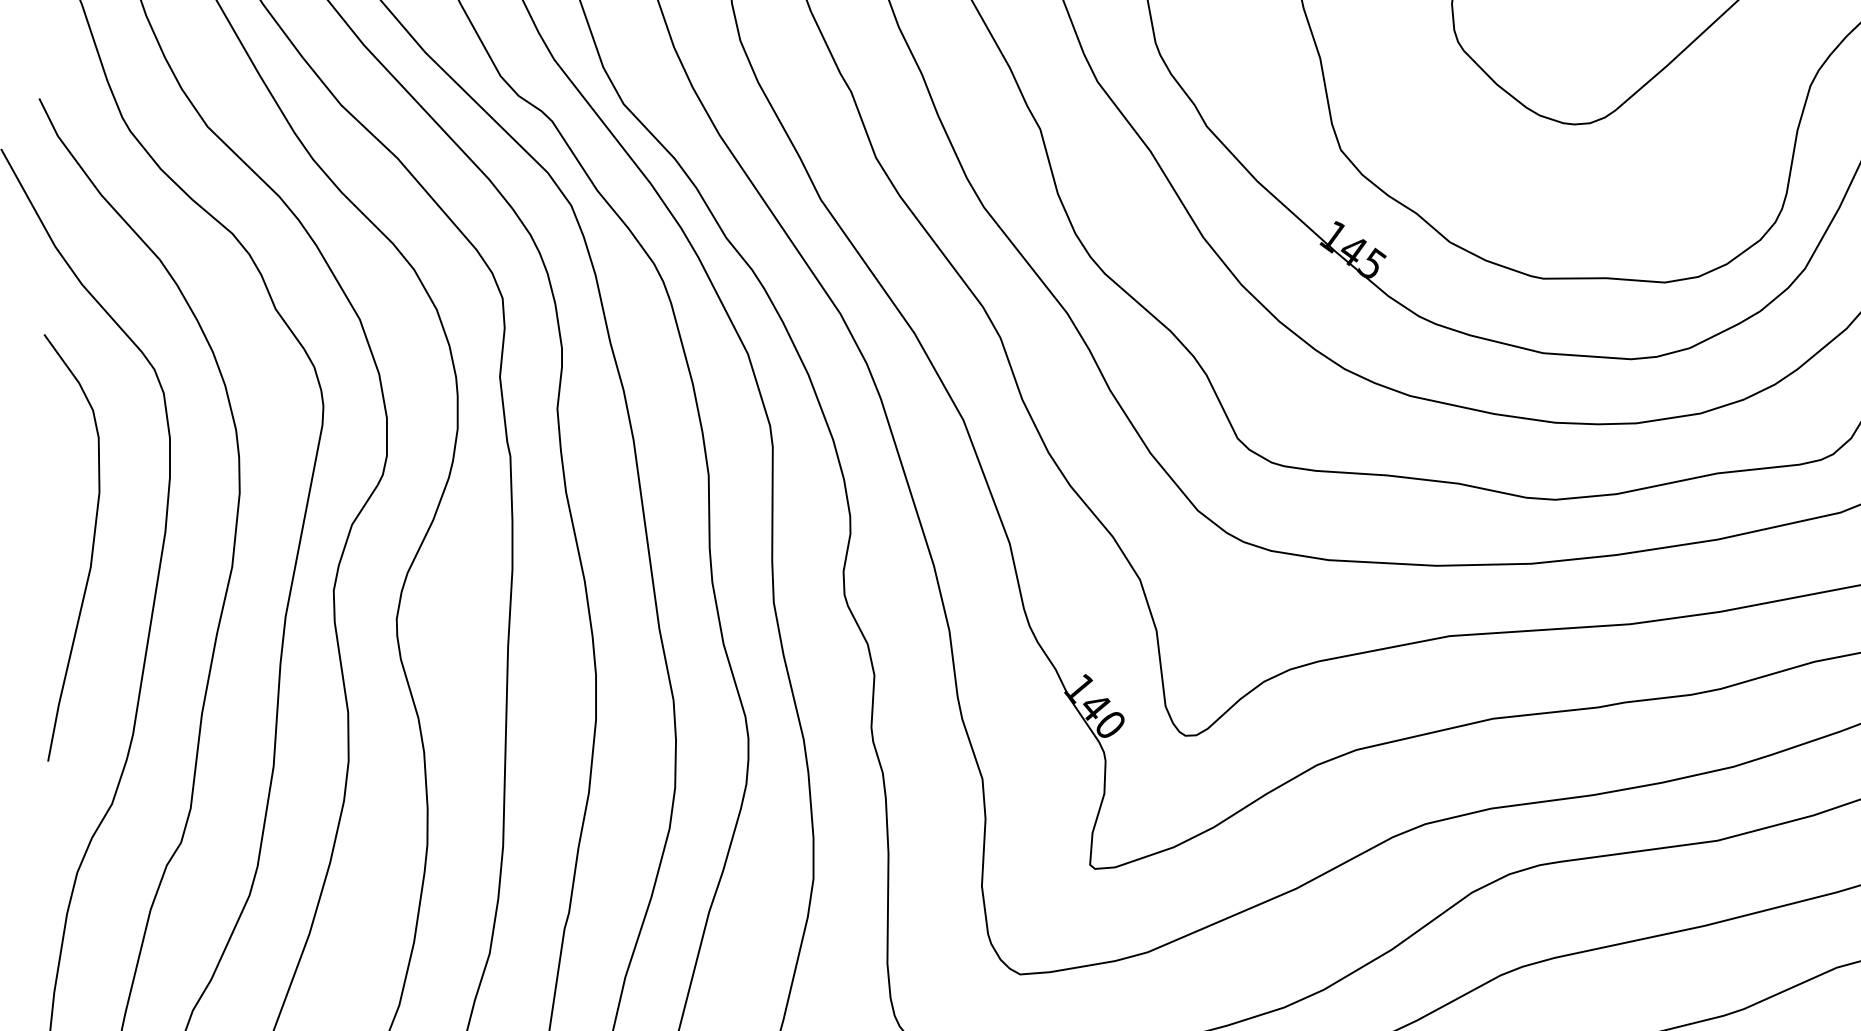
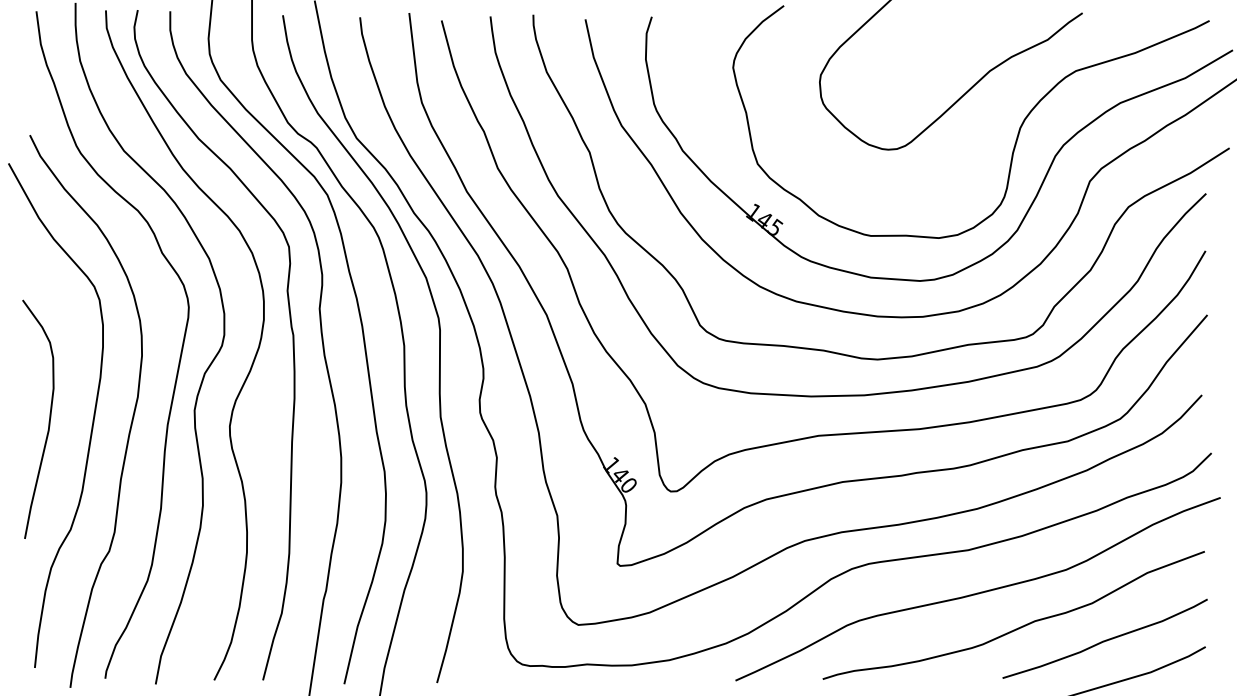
curve: (90, 551) -> (48, 421), moved

